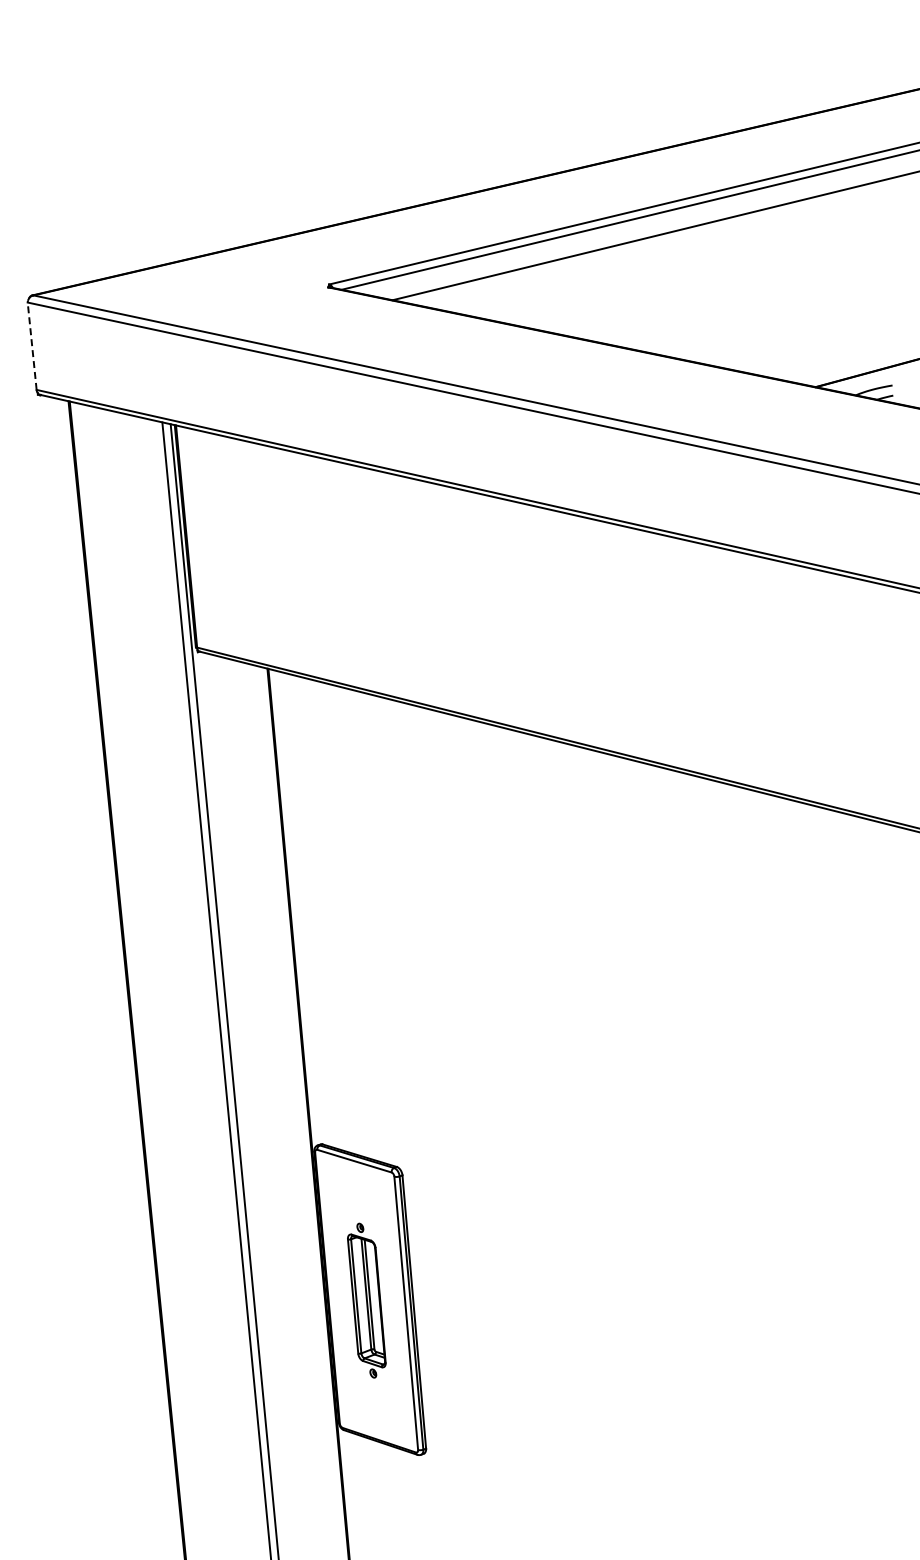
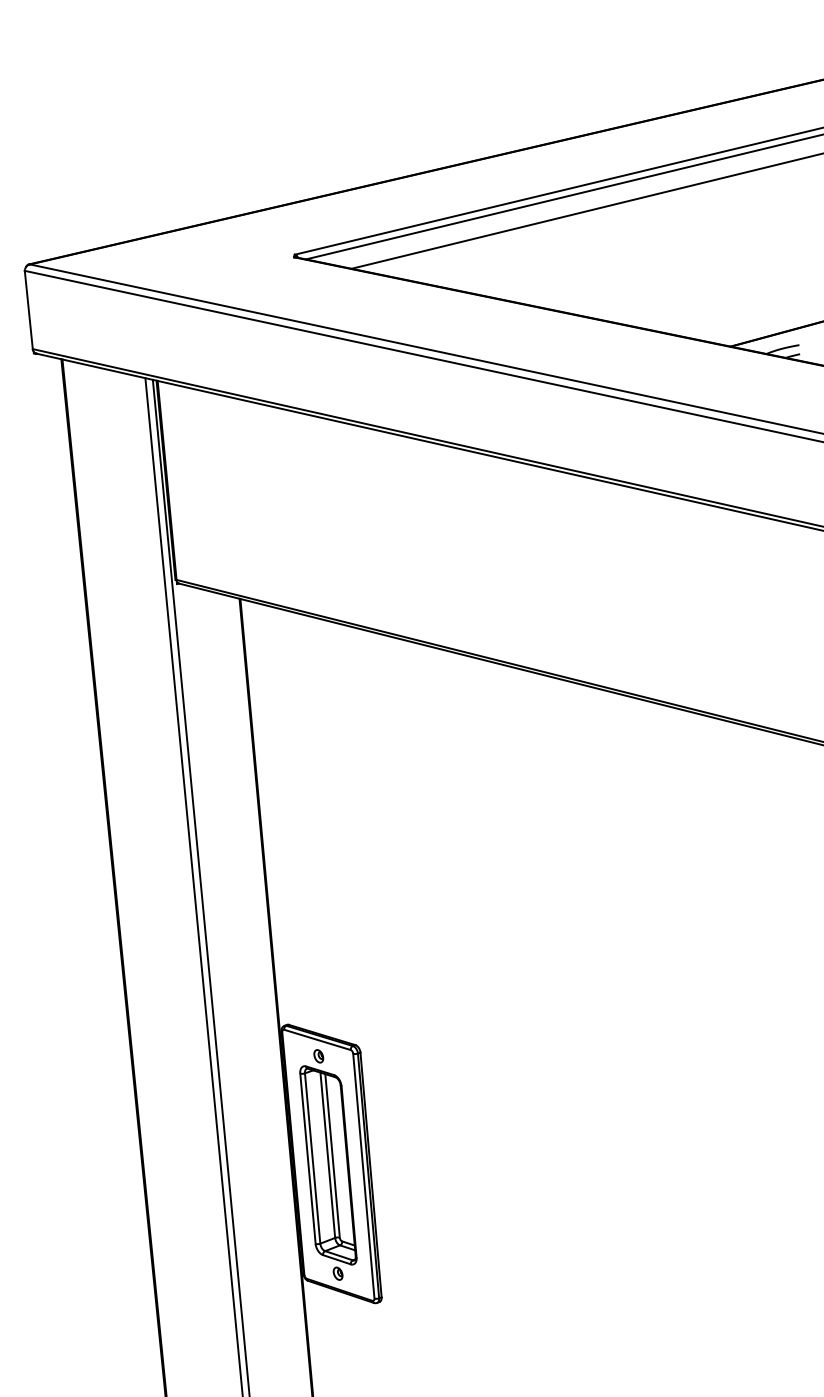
line: (32, 346) -> (29, 310), dashed -> solid
part: (366, 1300) -> (328, 1164), size x1.67

